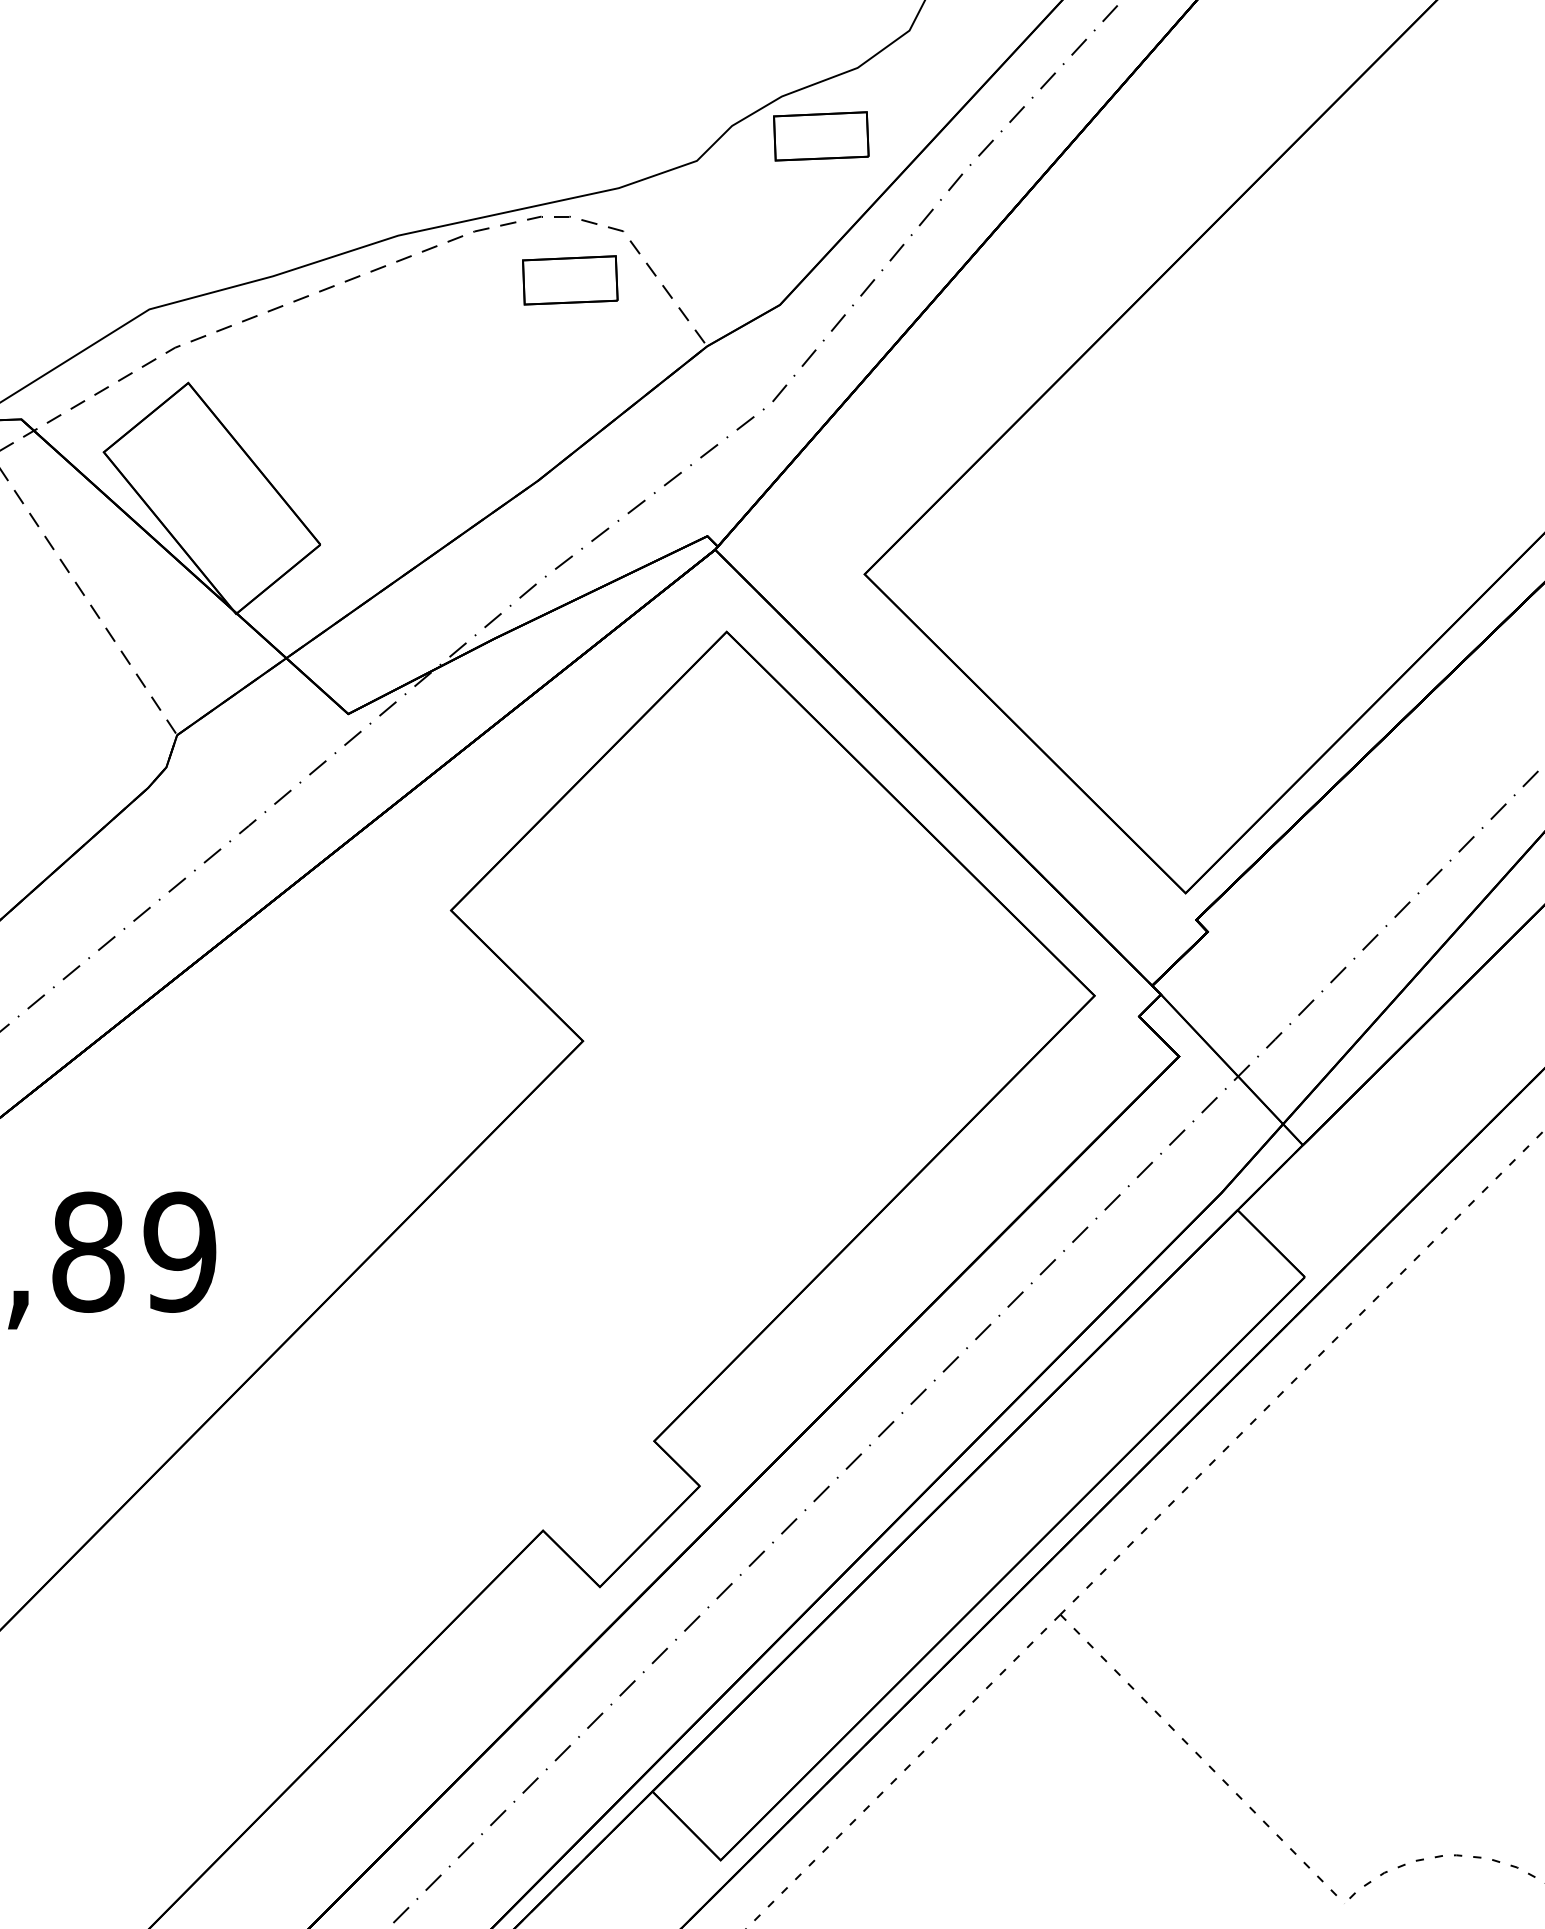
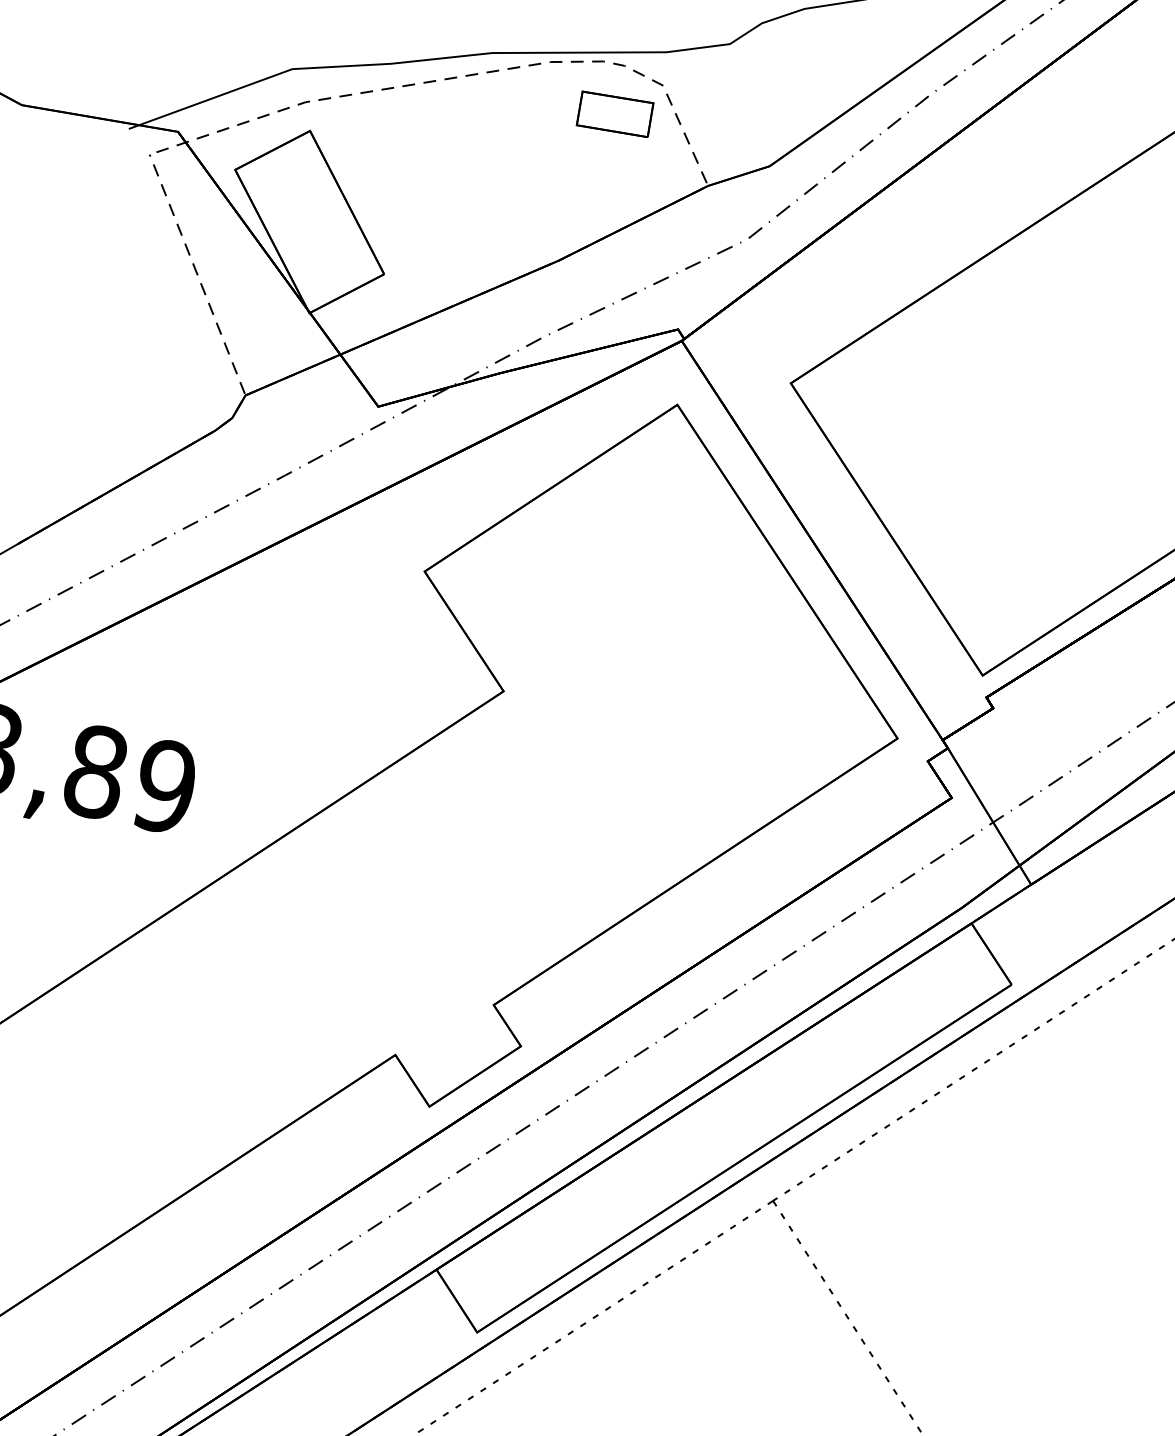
part: (821, 136) -> (827, 45), removed

